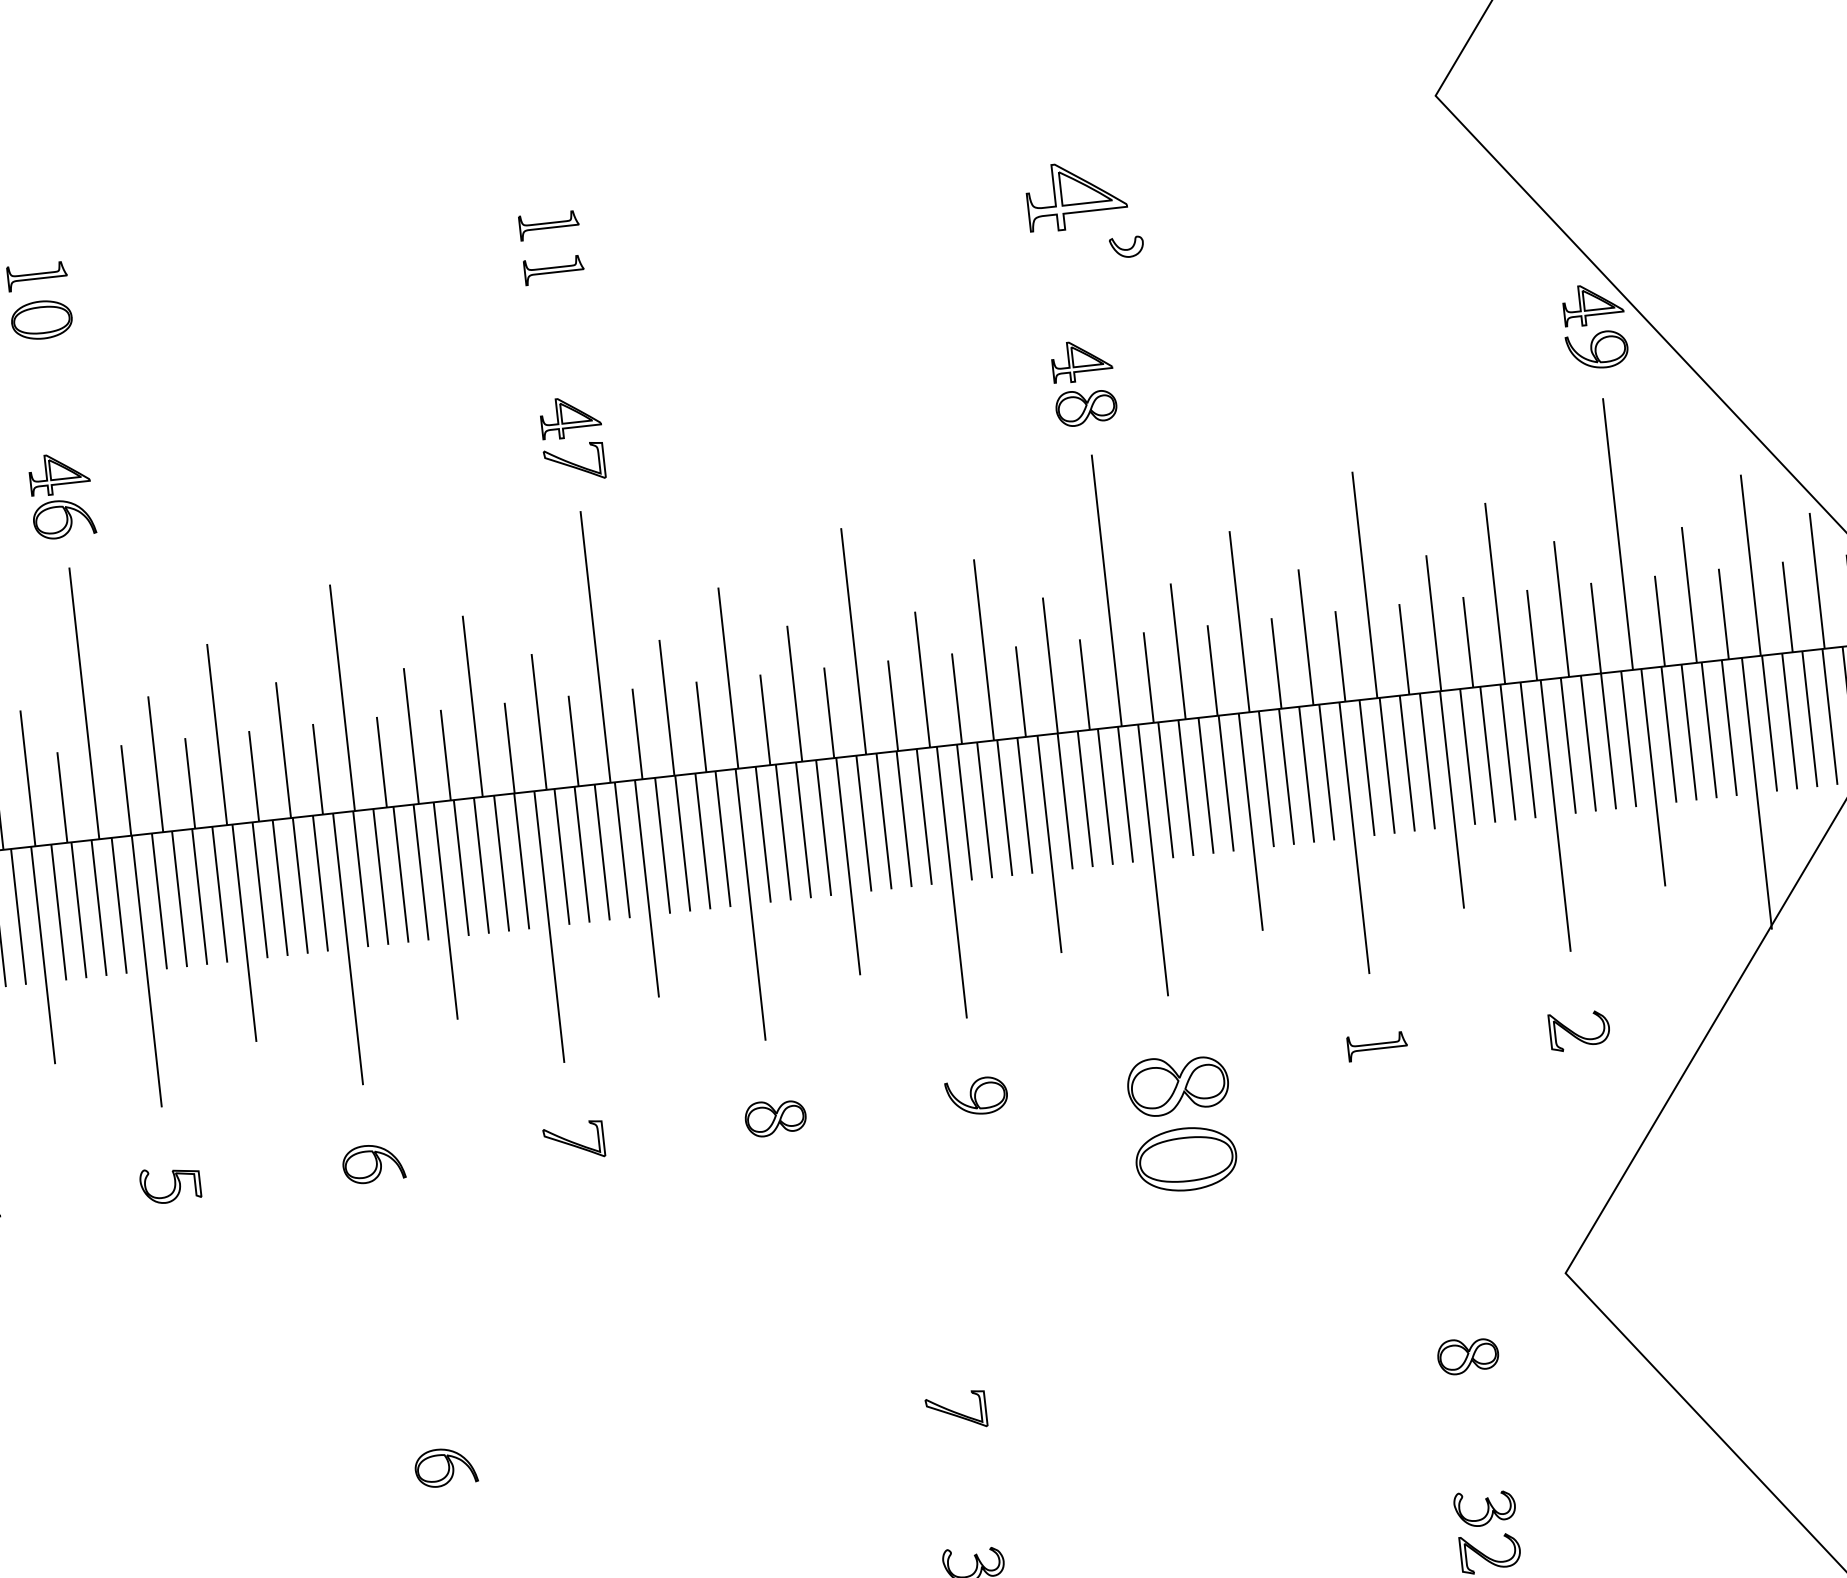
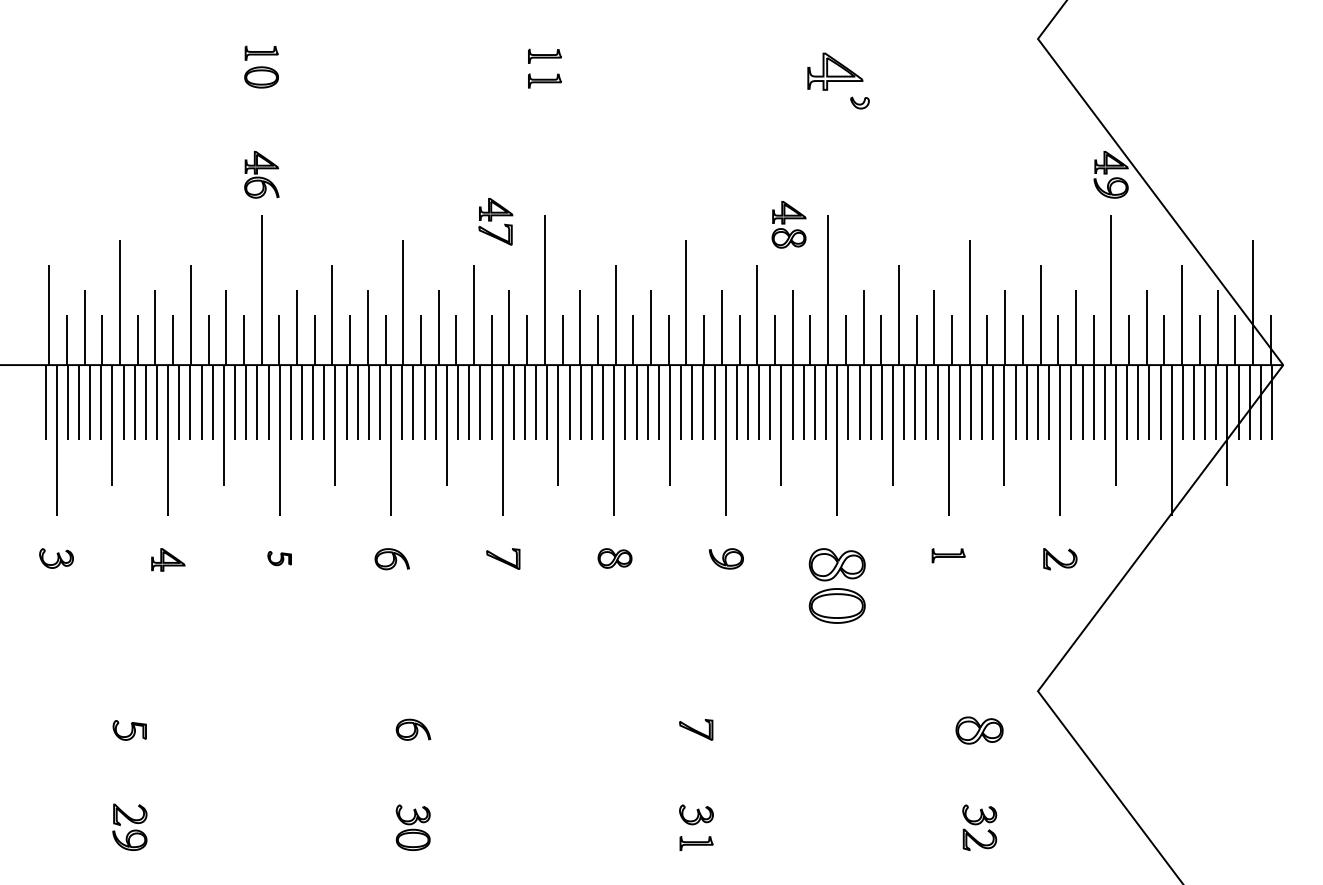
part: (1082, 382) -> (788, 224), moved
part: (571, 438) -> (495, 221), moved
part: (170, 1184) -> (279, 558), size x0.7
part: (1467, 1355) -> (979, 730), size x1.4

